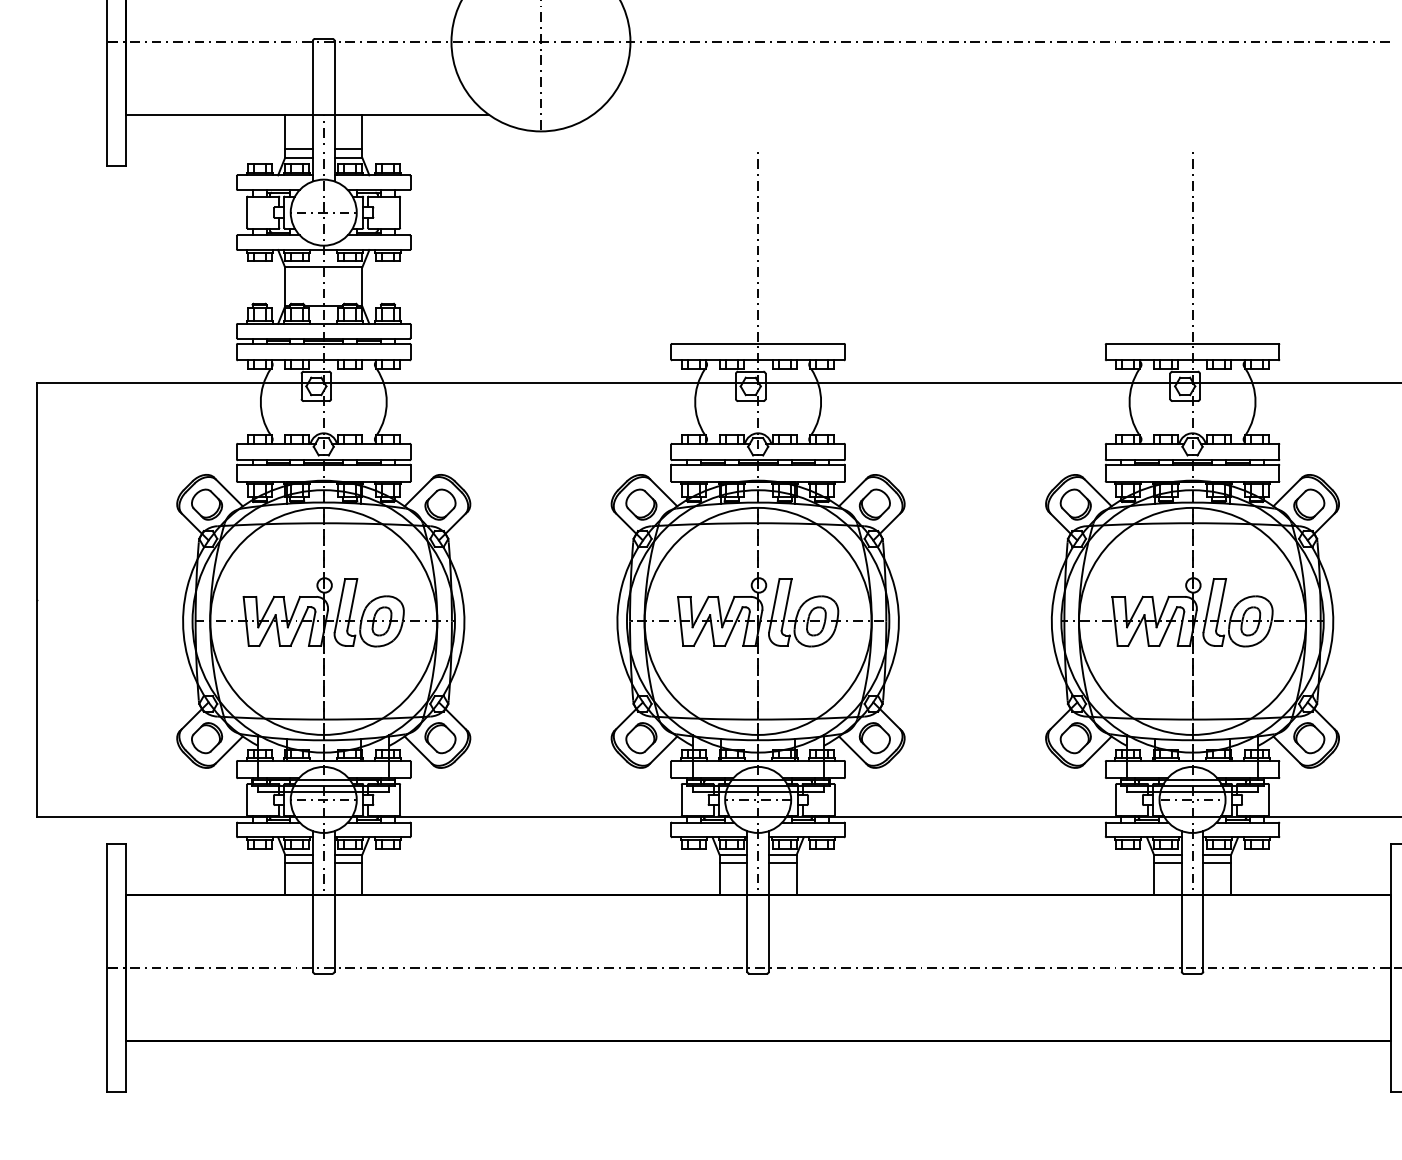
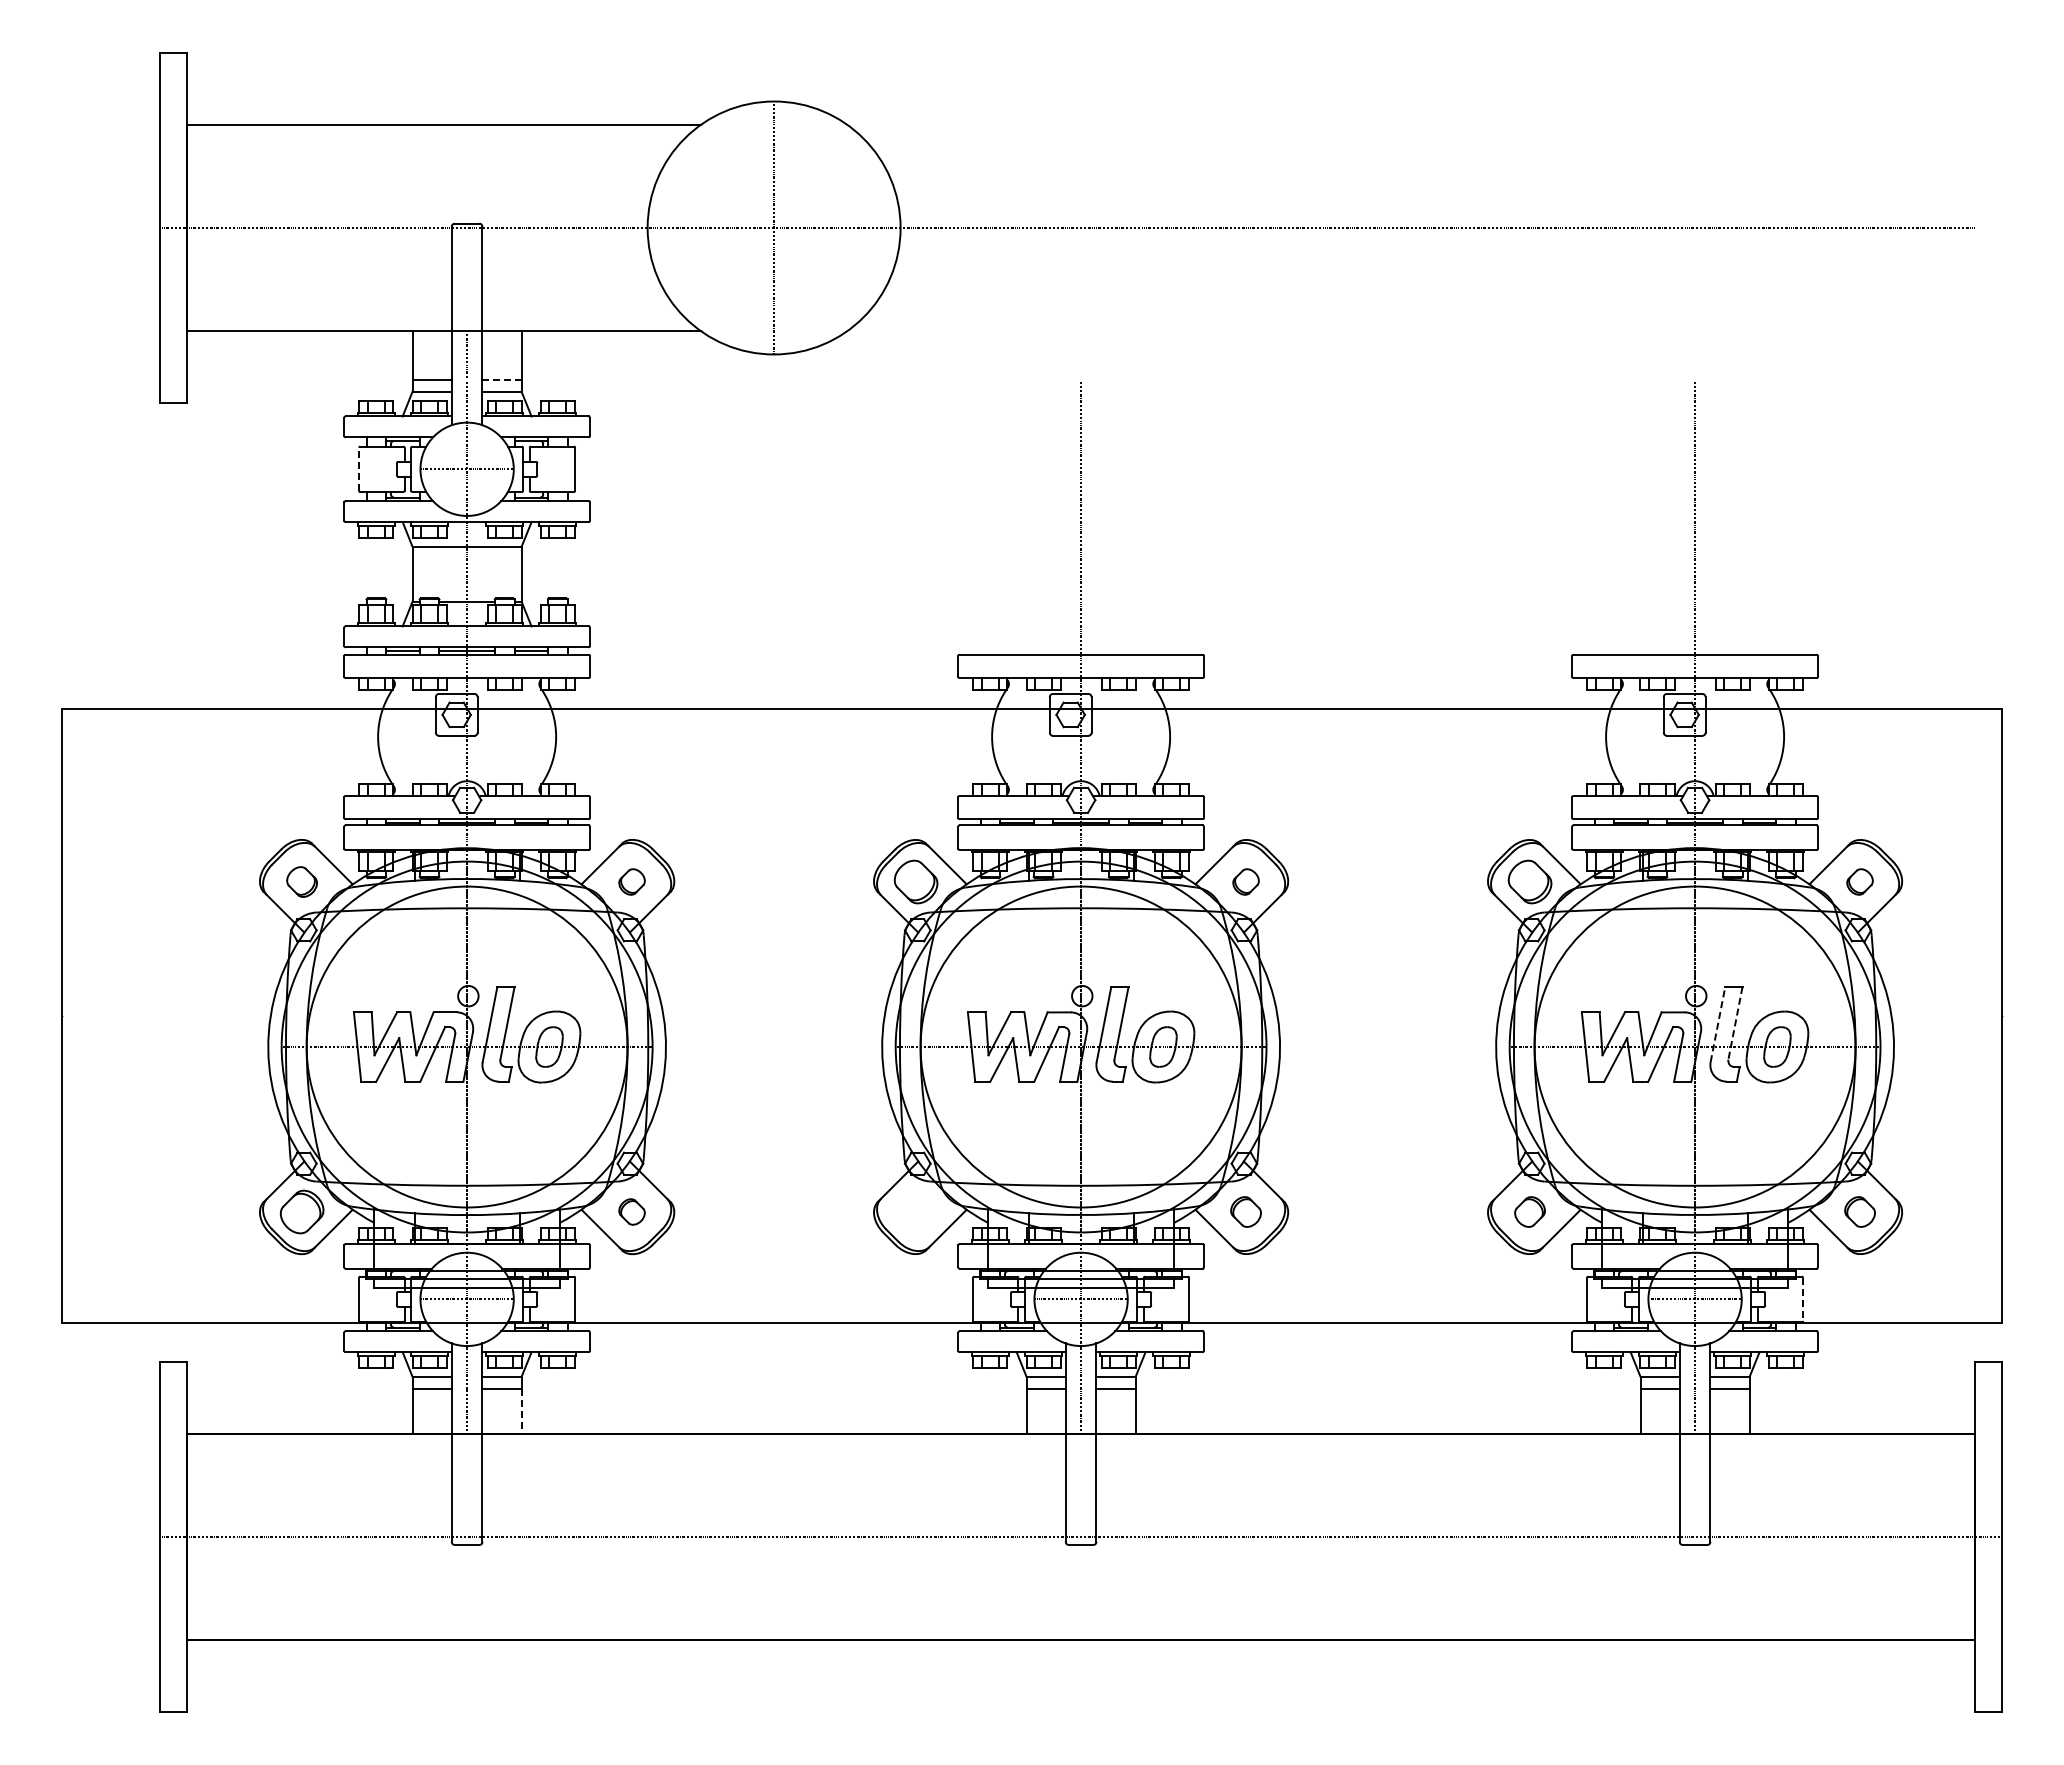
line: (348, 149) -> (502, 379), solid -> dashed
line: (247, 212) -> (359, 468), solid -> dashed
part: (206, 504) -> (301, 881), size x0.7
part: (440, 504) -> (631, 881), size x0.6
part: (874, 504) -> (1245, 881), size x0.6
part: (1308, 504) -> (1859, 881), size x0.6
line: (1221, 604) -> (1735, 1023), solid -> dashed
line: (1209, 605) -> (1718, 1024), solid -> dashed
part: (440, 737) -> (631, 1211), size x0.6
part: (640, 737) -> (915, 1211), removed
part: (874, 737) -> (1245, 1211), size x0.7
part: (1075, 737) -> (1529, 1211), size x0.7
part: (1308, 737) -> (1859, 1211), size x0.7
line: (1269, 800) -> (1803, 1299), solid -> dashed
line: (362, 879) -> (521, 1411), solid -> dashed

